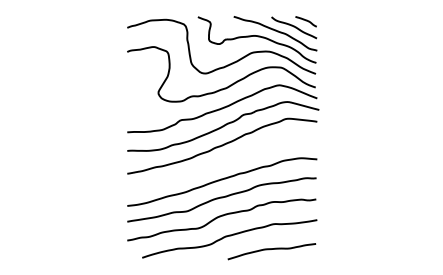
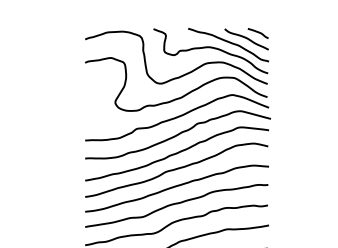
curve: (221, 162) -> (176, 169), added

